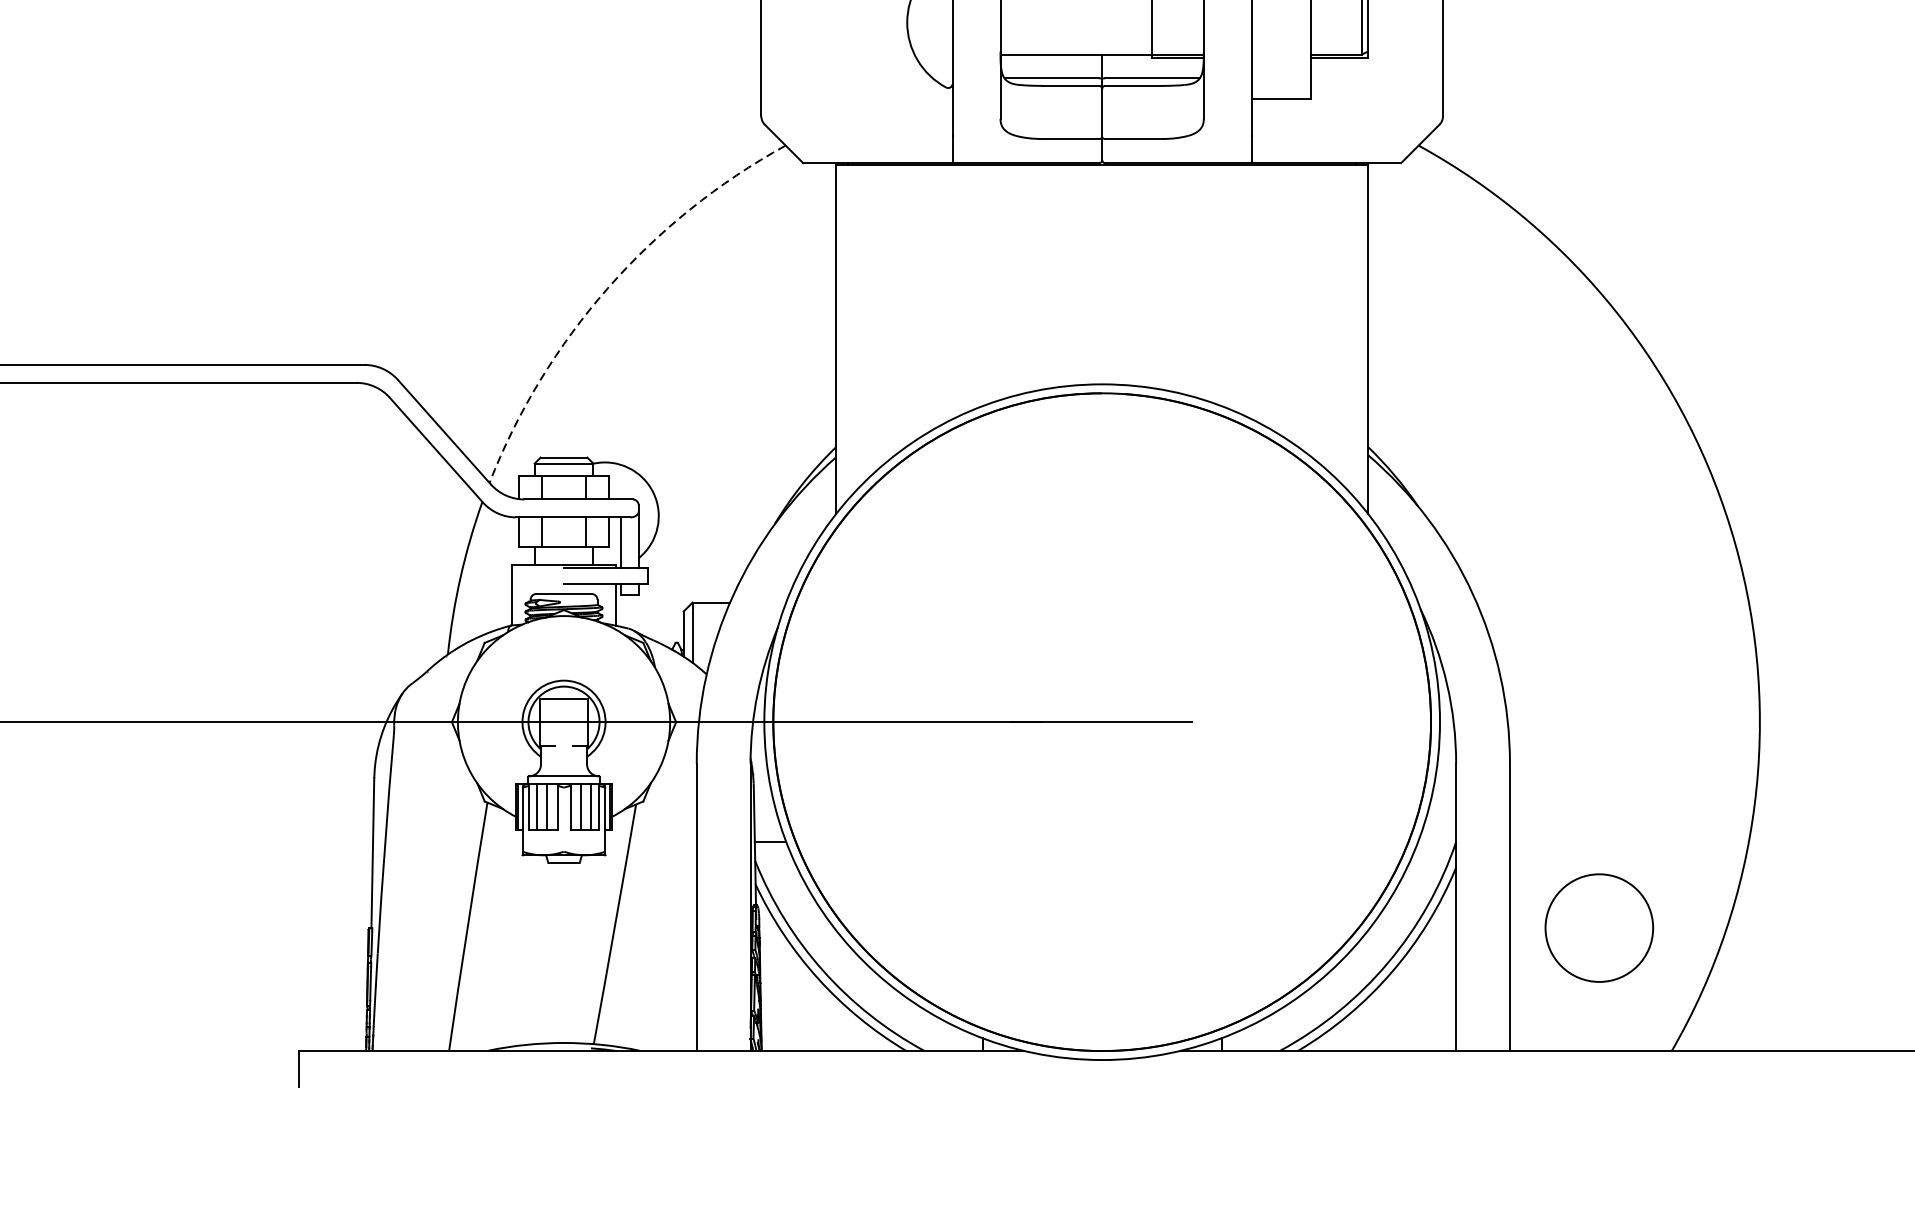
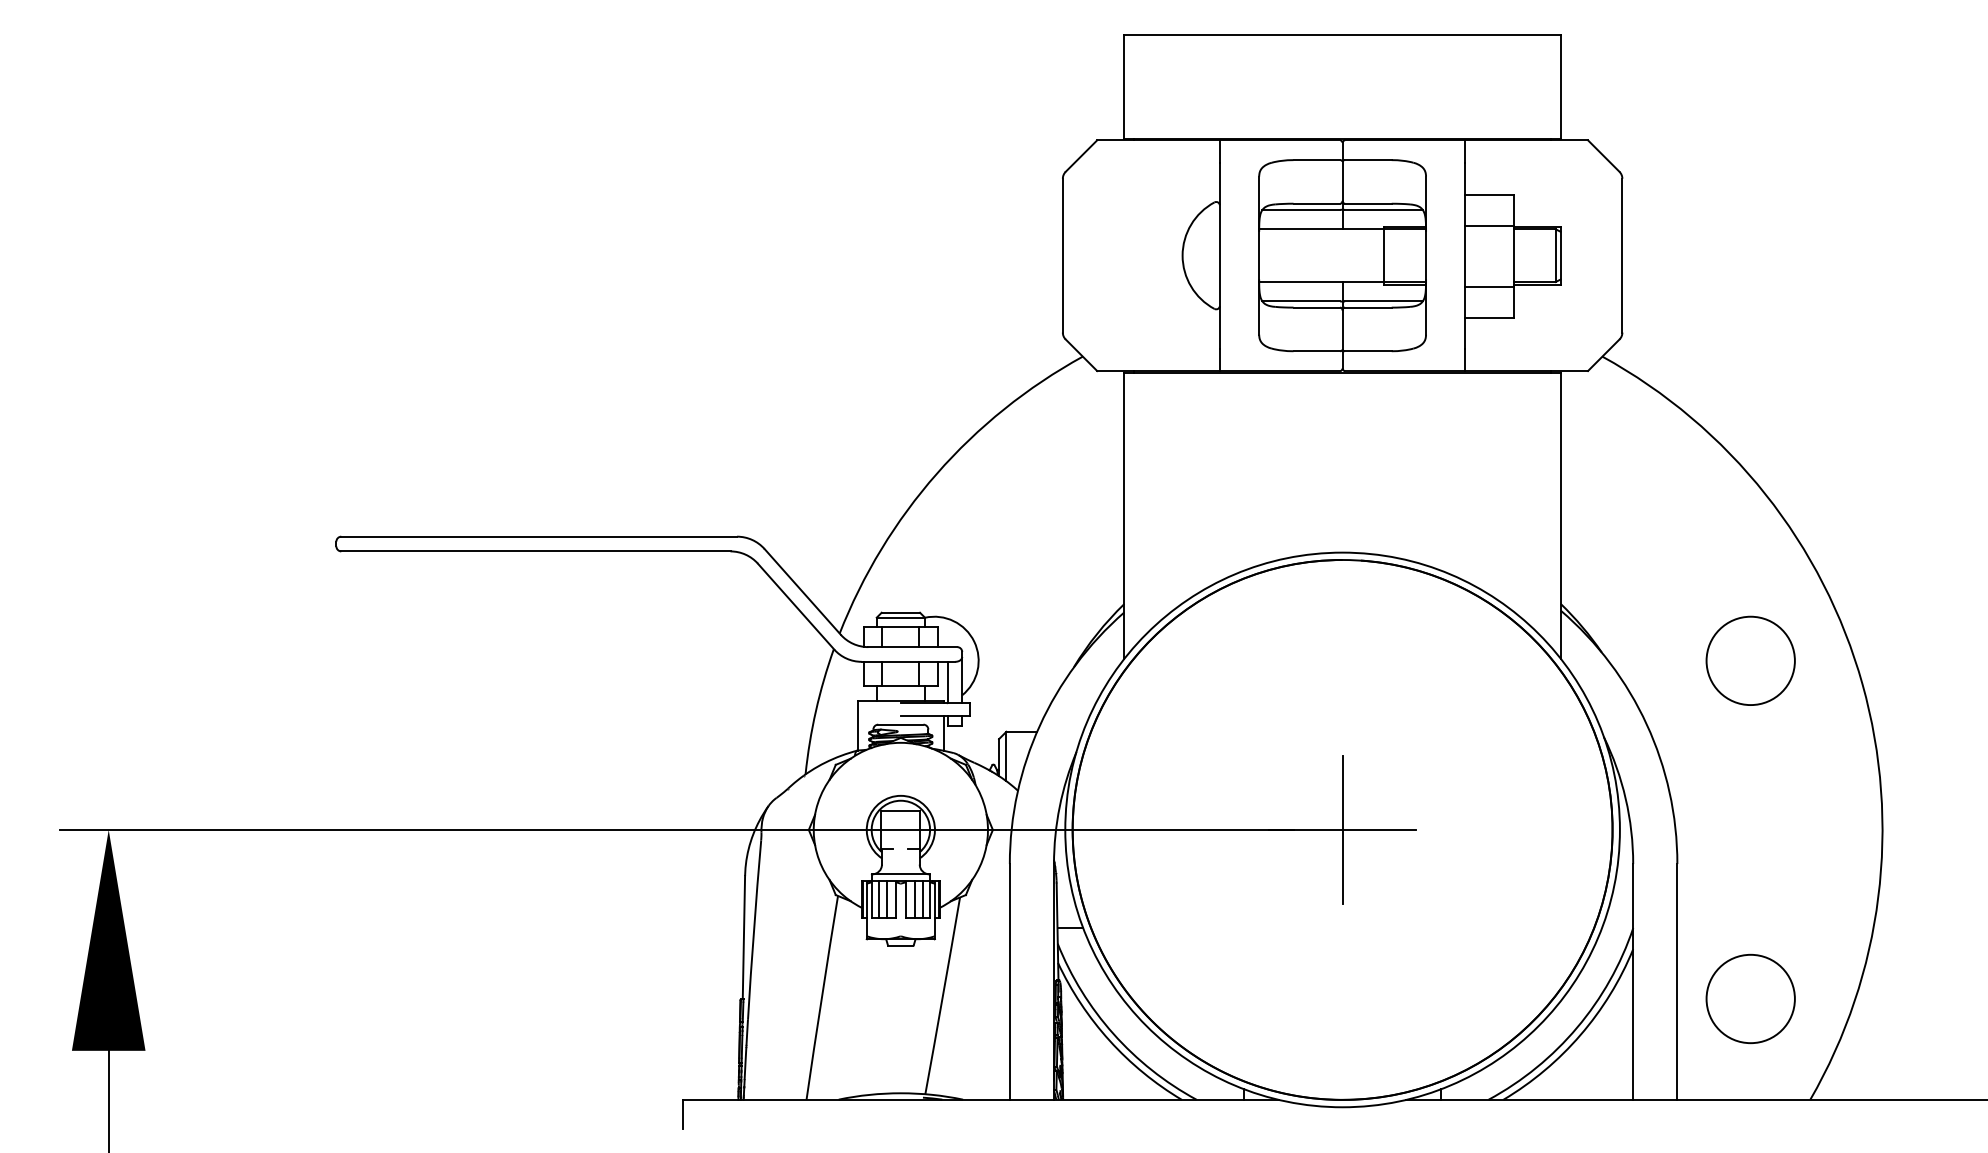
line: (1281, 61) -> (1489, 287), added
arc: (607, 287) -> (936, 473), dashed -> solid
circle: (1599, 515) -> (1750, 660), added
line: (1102, 721) -> (1342, 829), added

